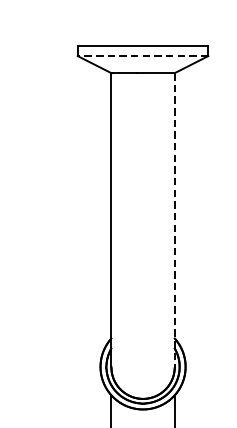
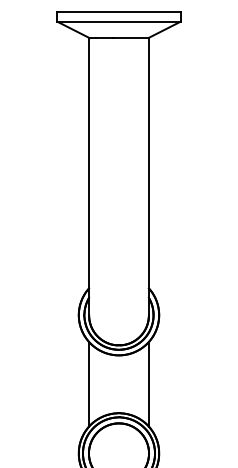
line: (142, 55) -> (118, 21), dashed -> solid
line: (174, 220) -> (148, 176), dashed -> solid

